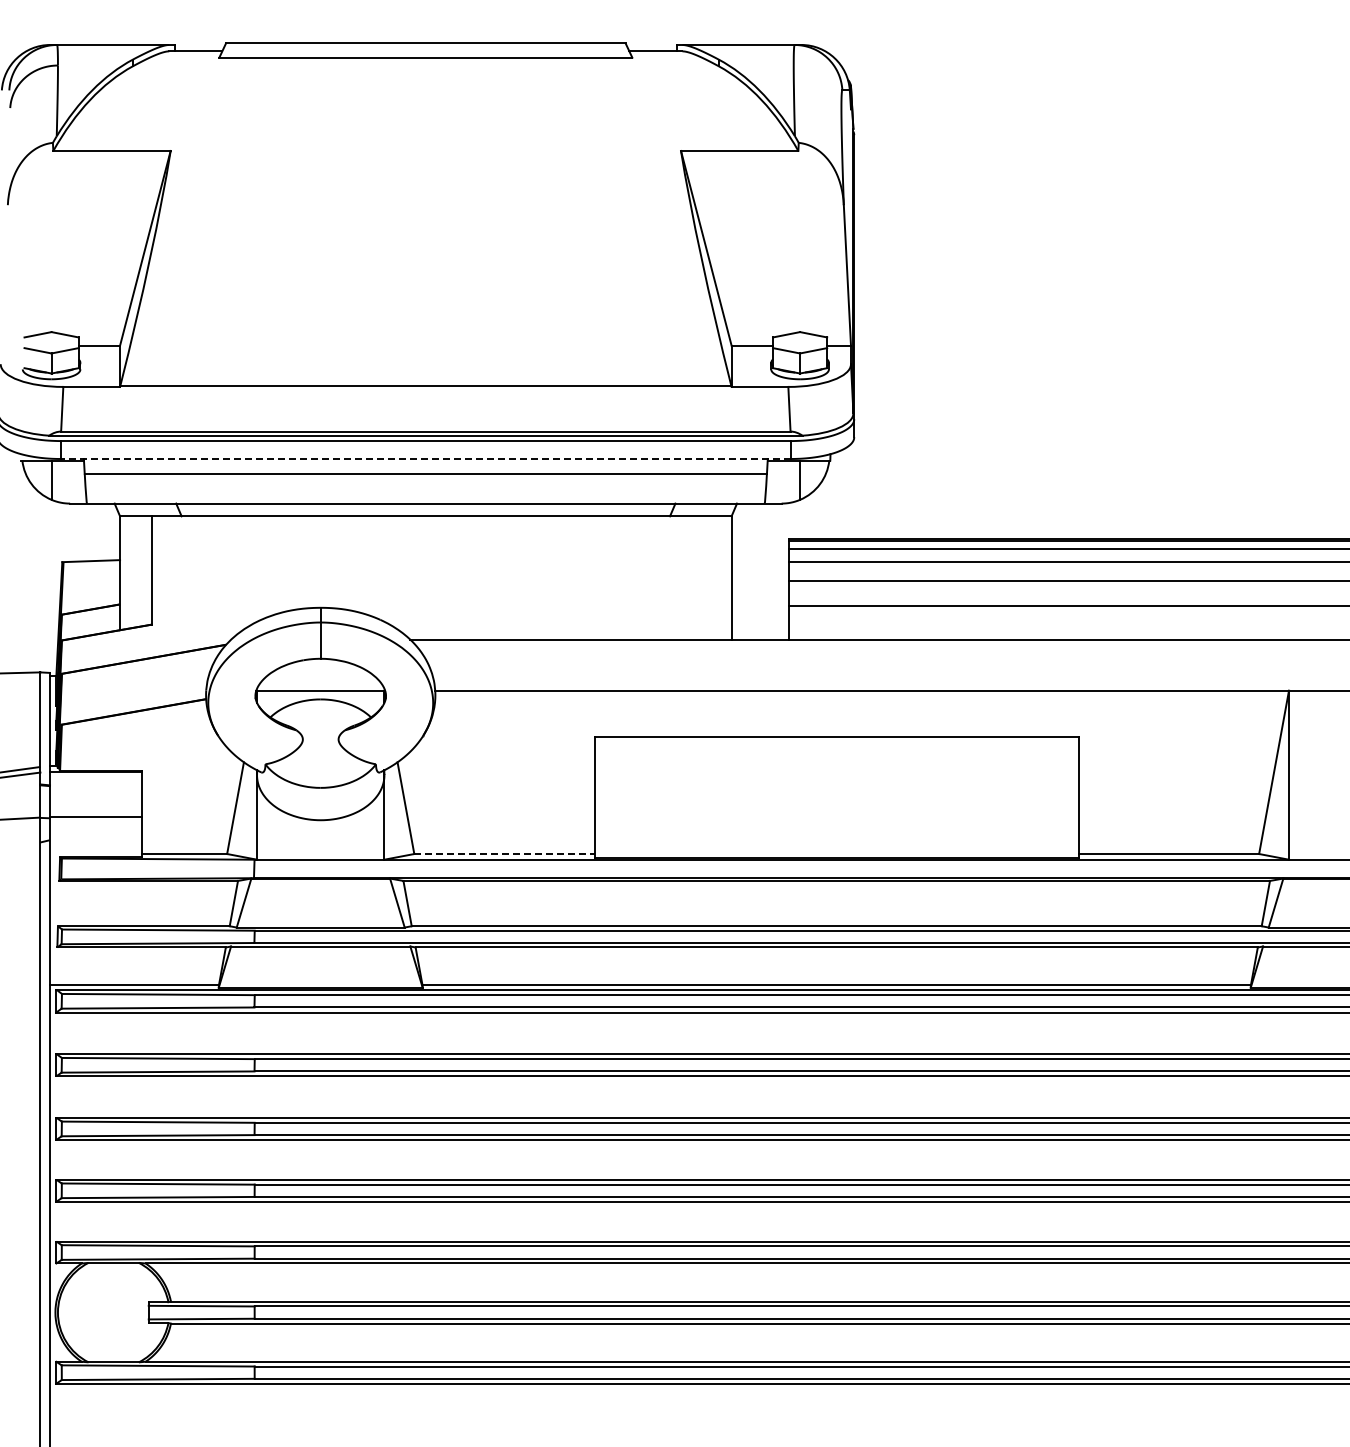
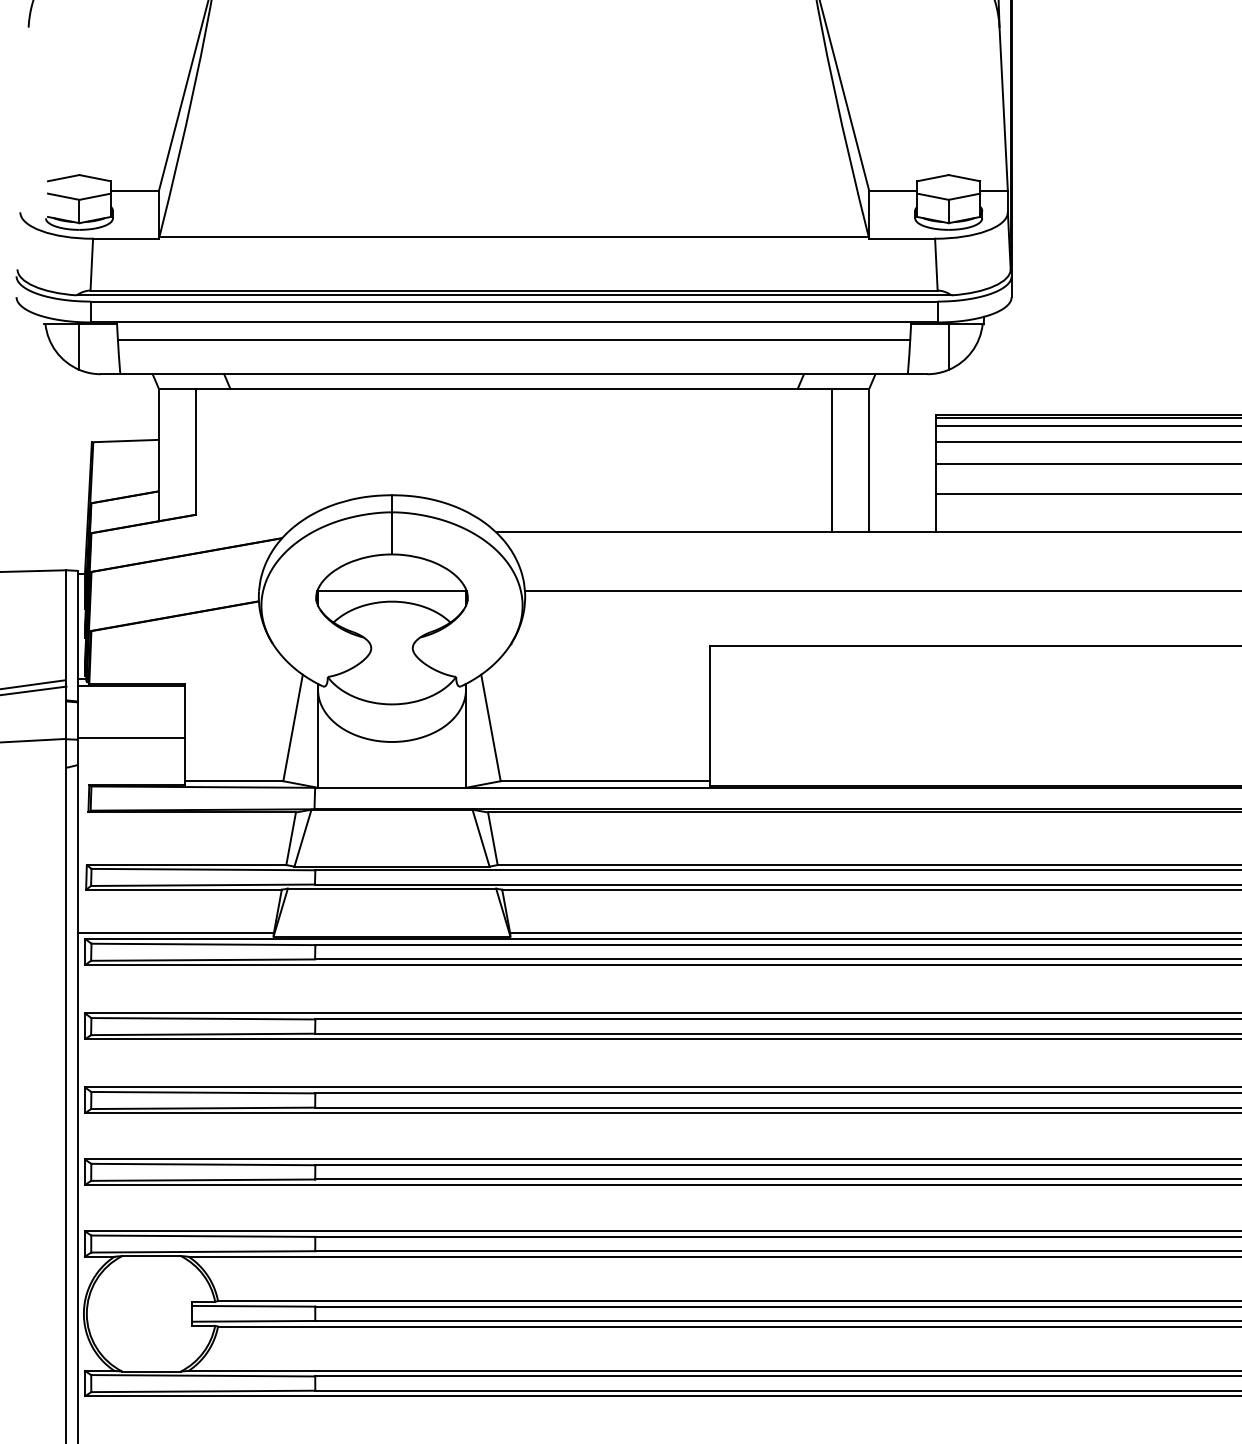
line: (425, 459) -> (513, 323), dashed -> solid
line: (699, 577) -> (831, 460), added
line: (504, 854) -> (605, 781), dashed -> solid

